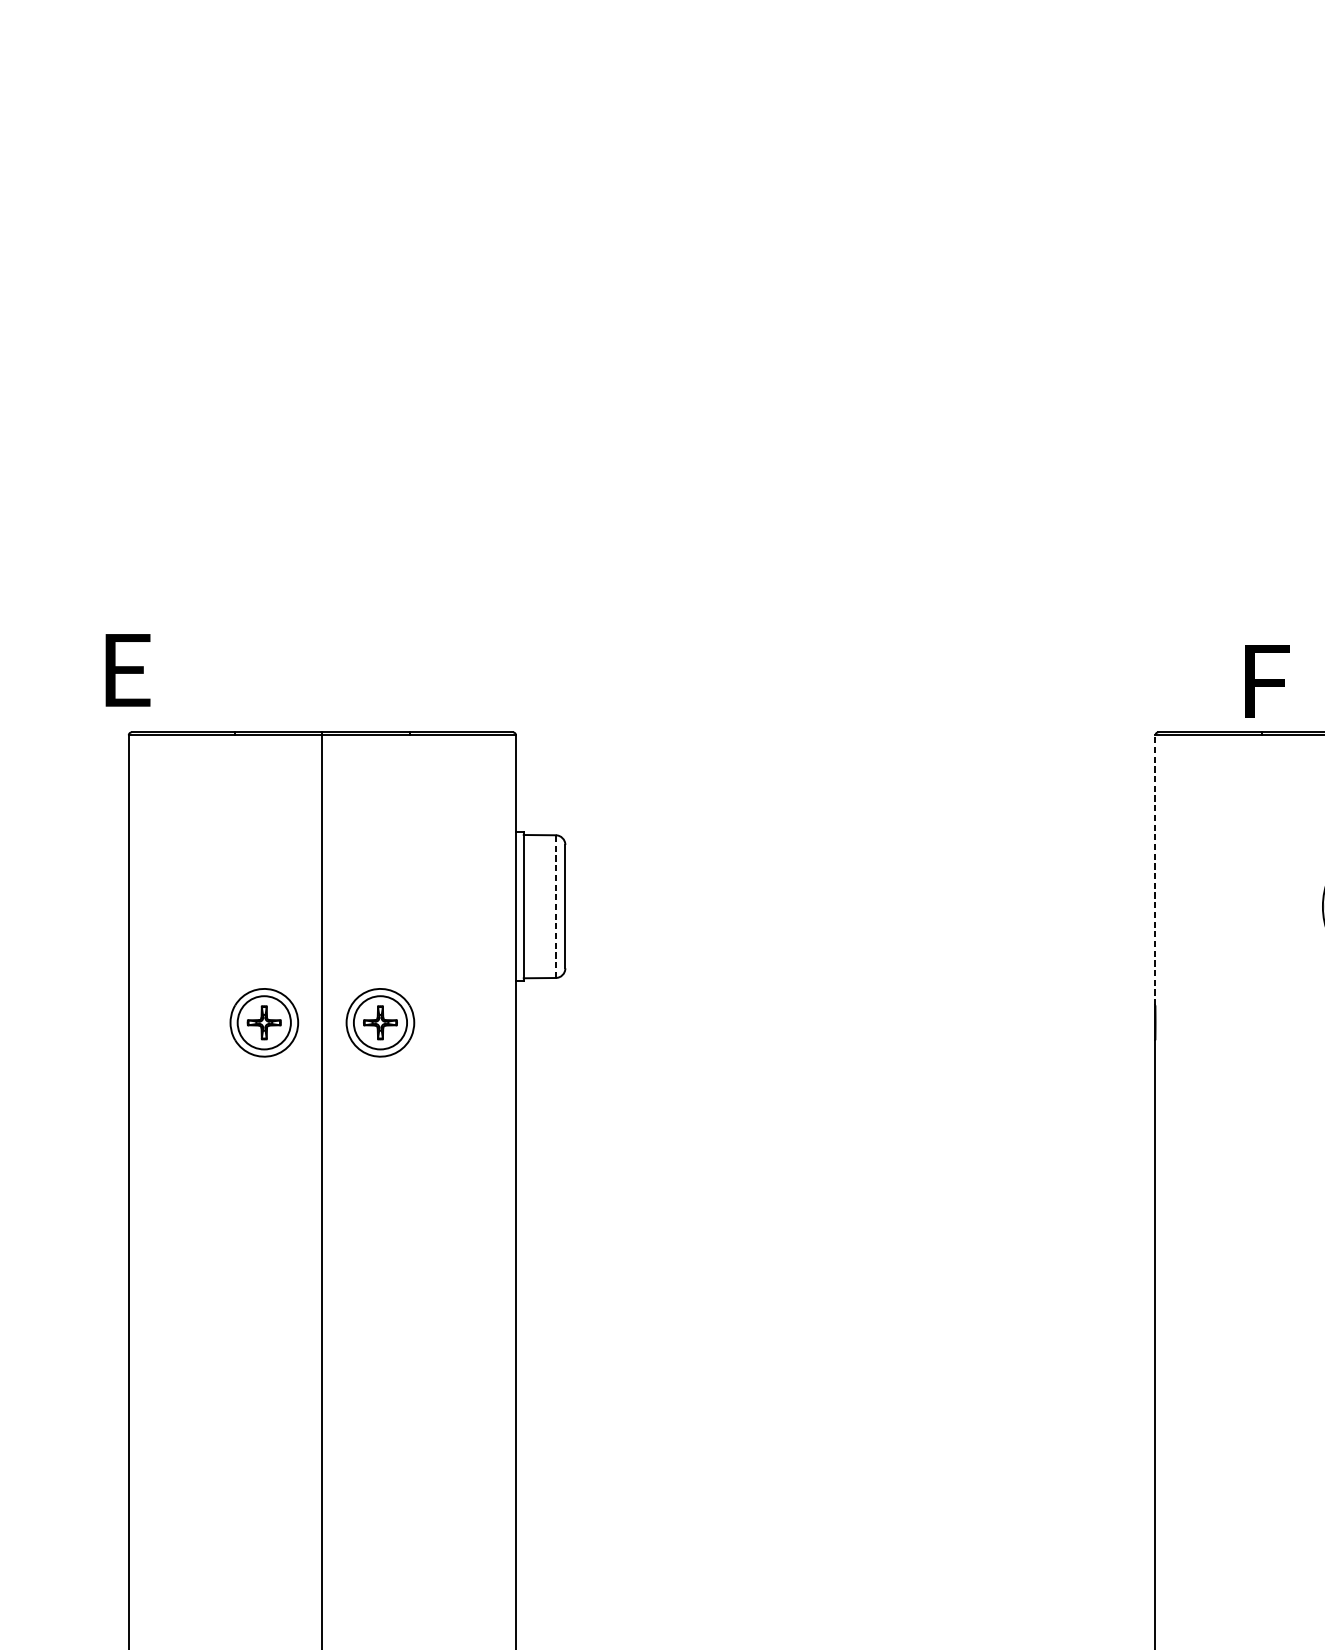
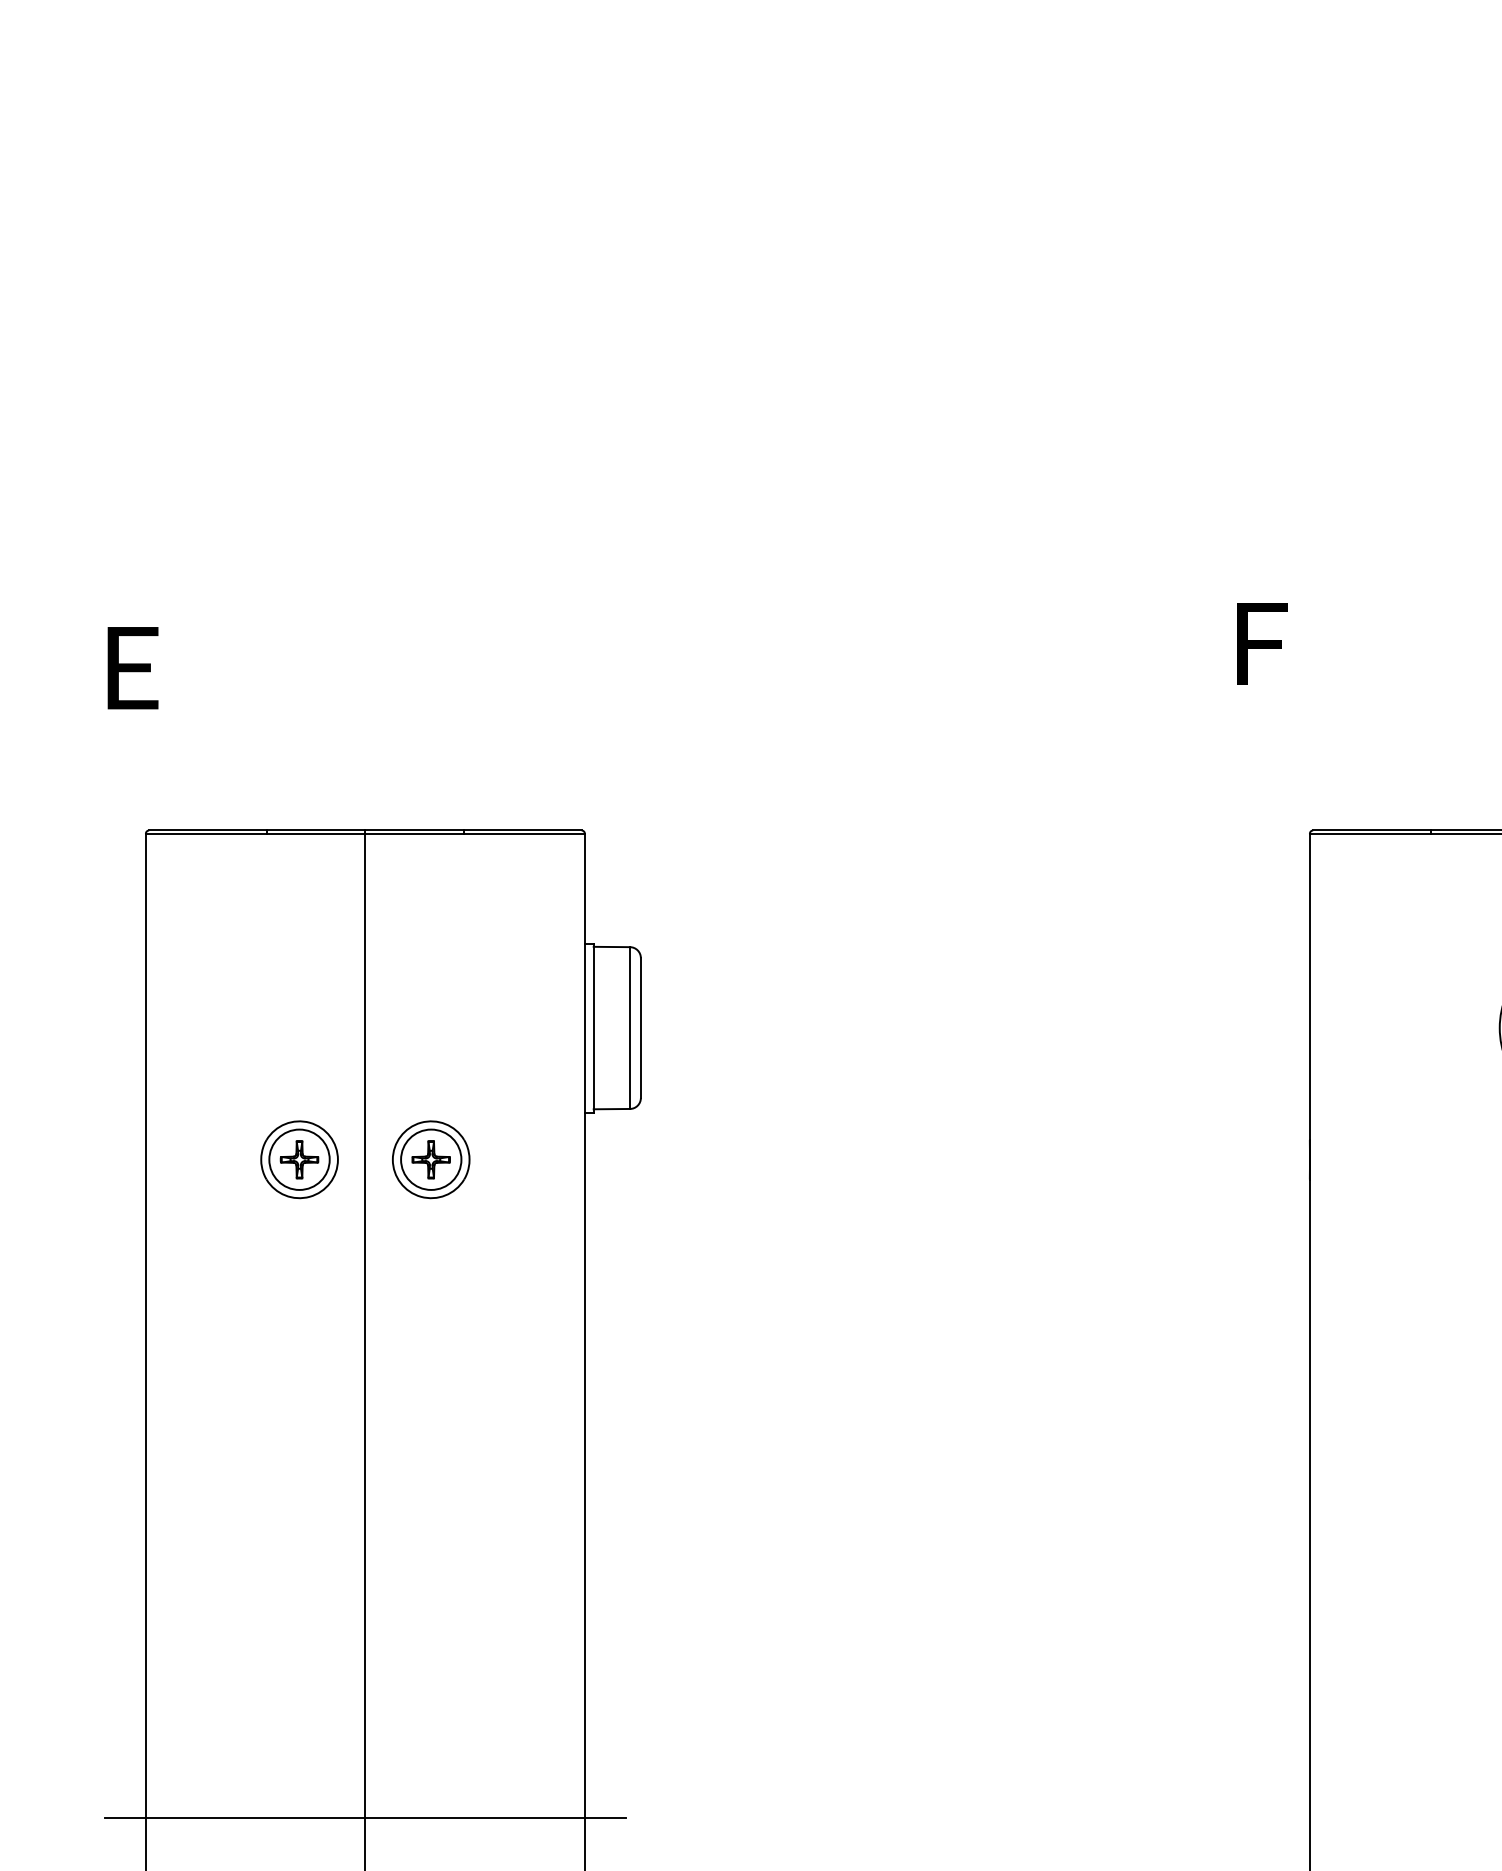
text: (127, 670) -> (132, 668), moved
text: (1267, 681) -> (1262, 643), moved
line: (1155, 869) -> (1309, 986), dashed -> solid
line: (556, 907) -> (630, 1028), dashed -> solid
line: (322, 1603) -> (365, 1818), added

